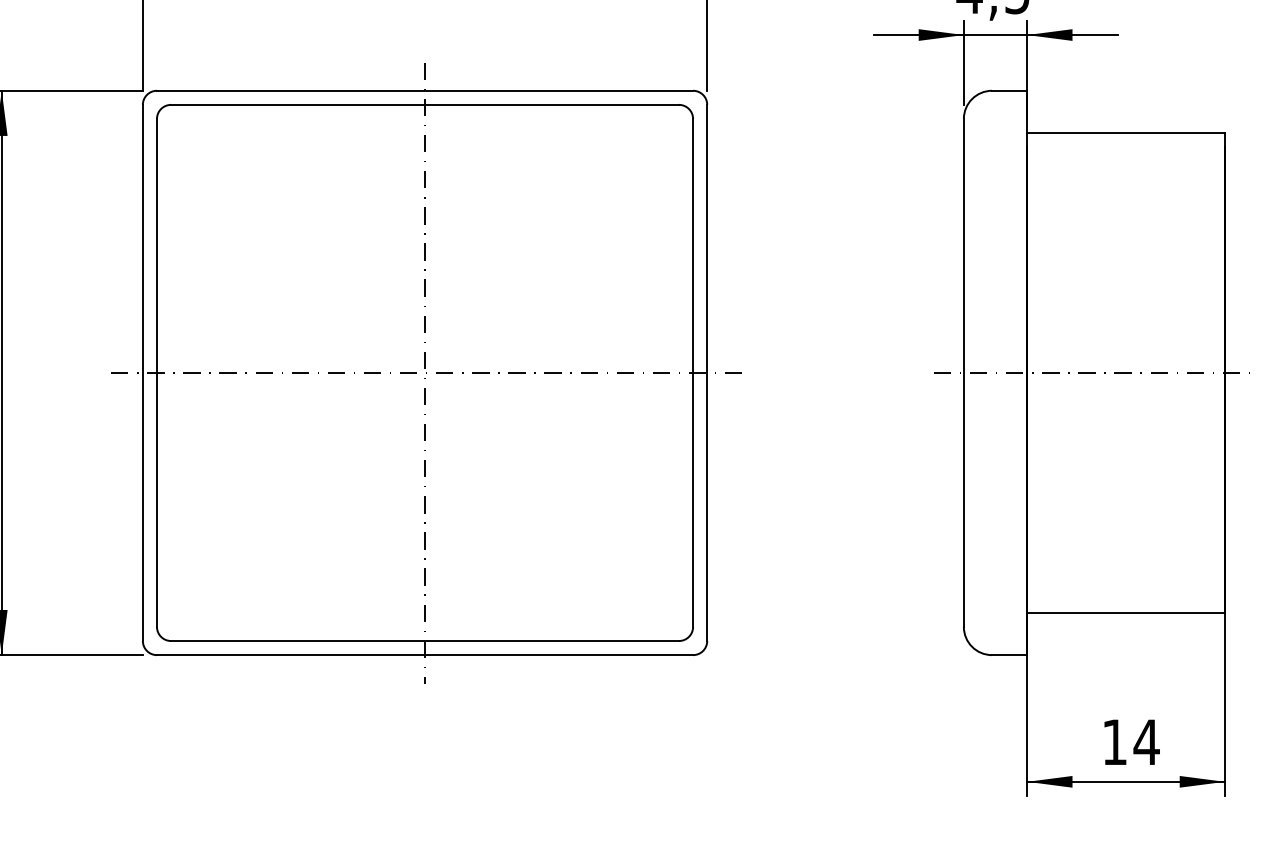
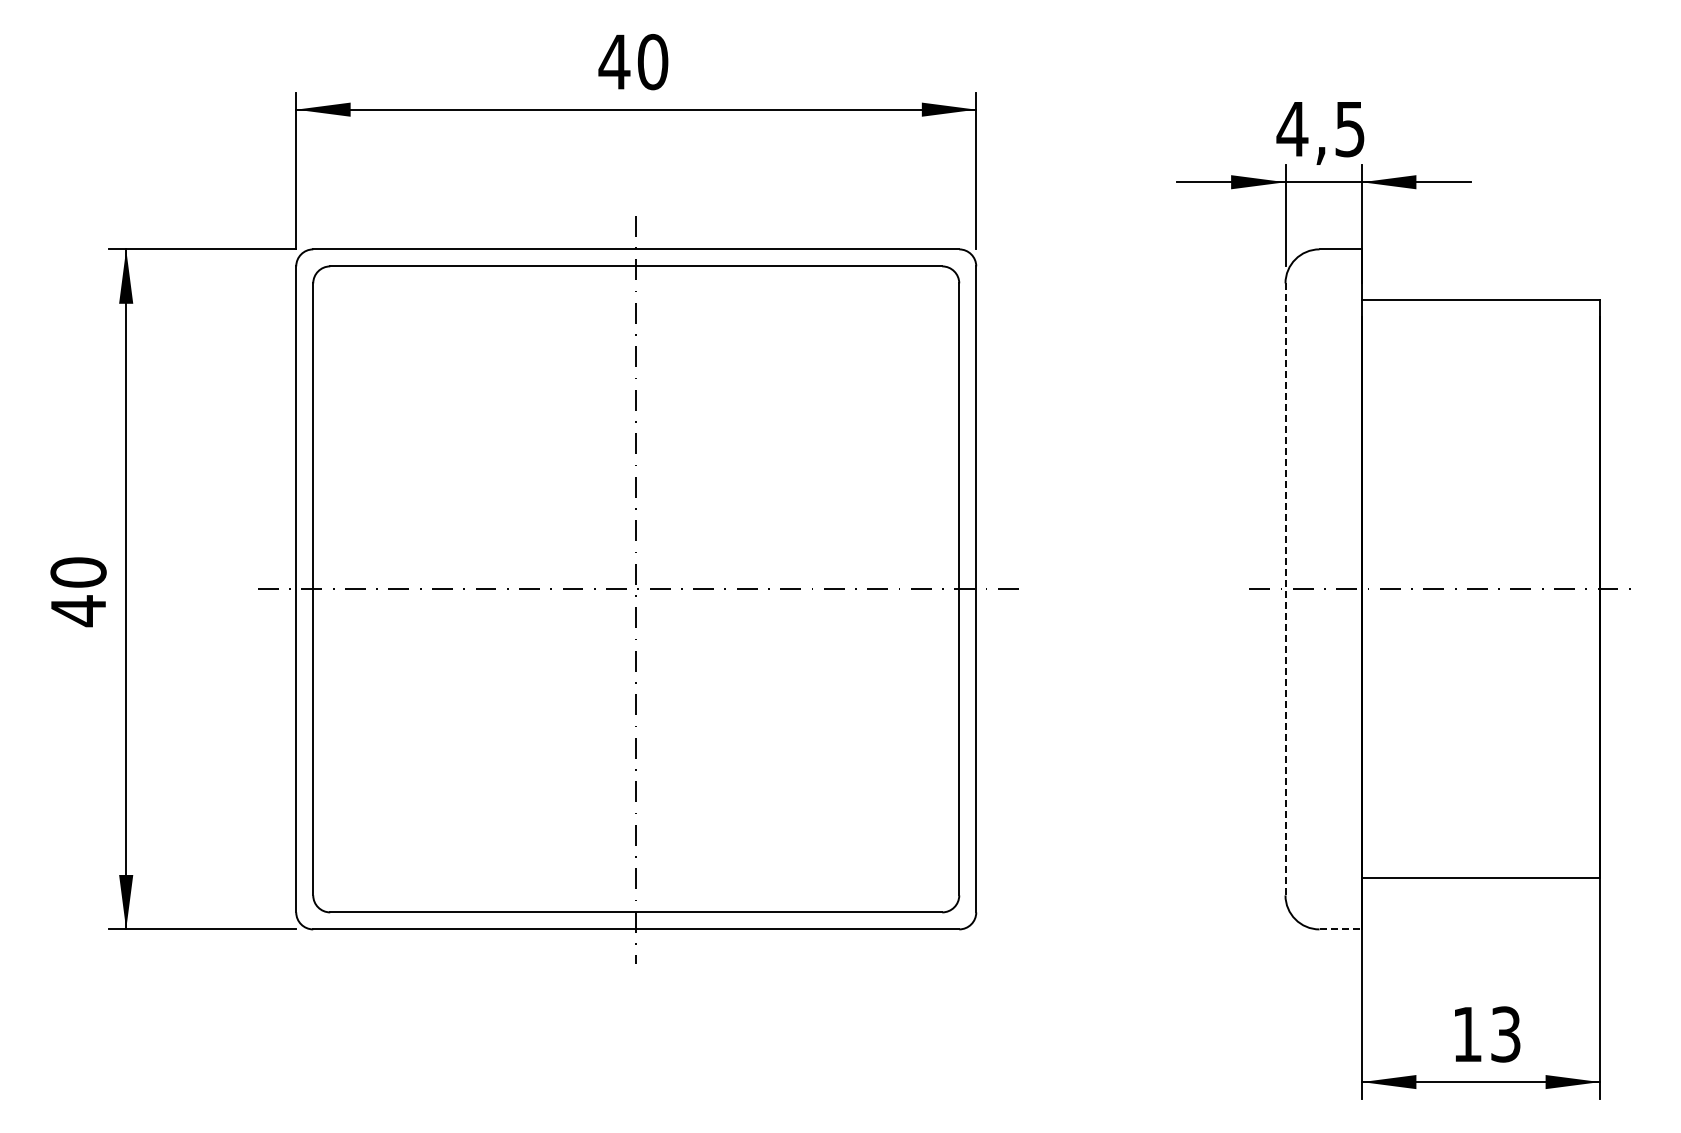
line: (963, 373) -> (1285, 589), solid -> dashed
line: (1010, 655) -> (1341, 929), solid -> dashed
text: (1146, 742) -> (1505, 1034), 14 -> 13

